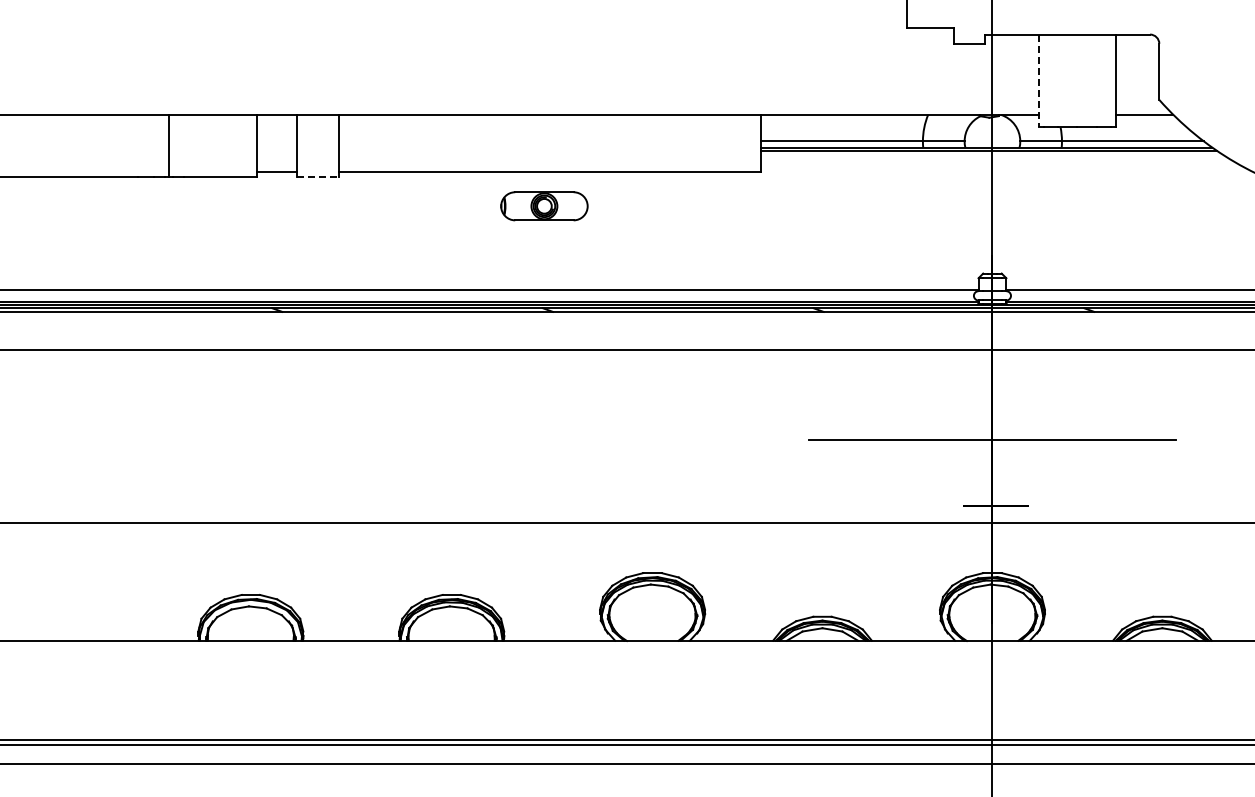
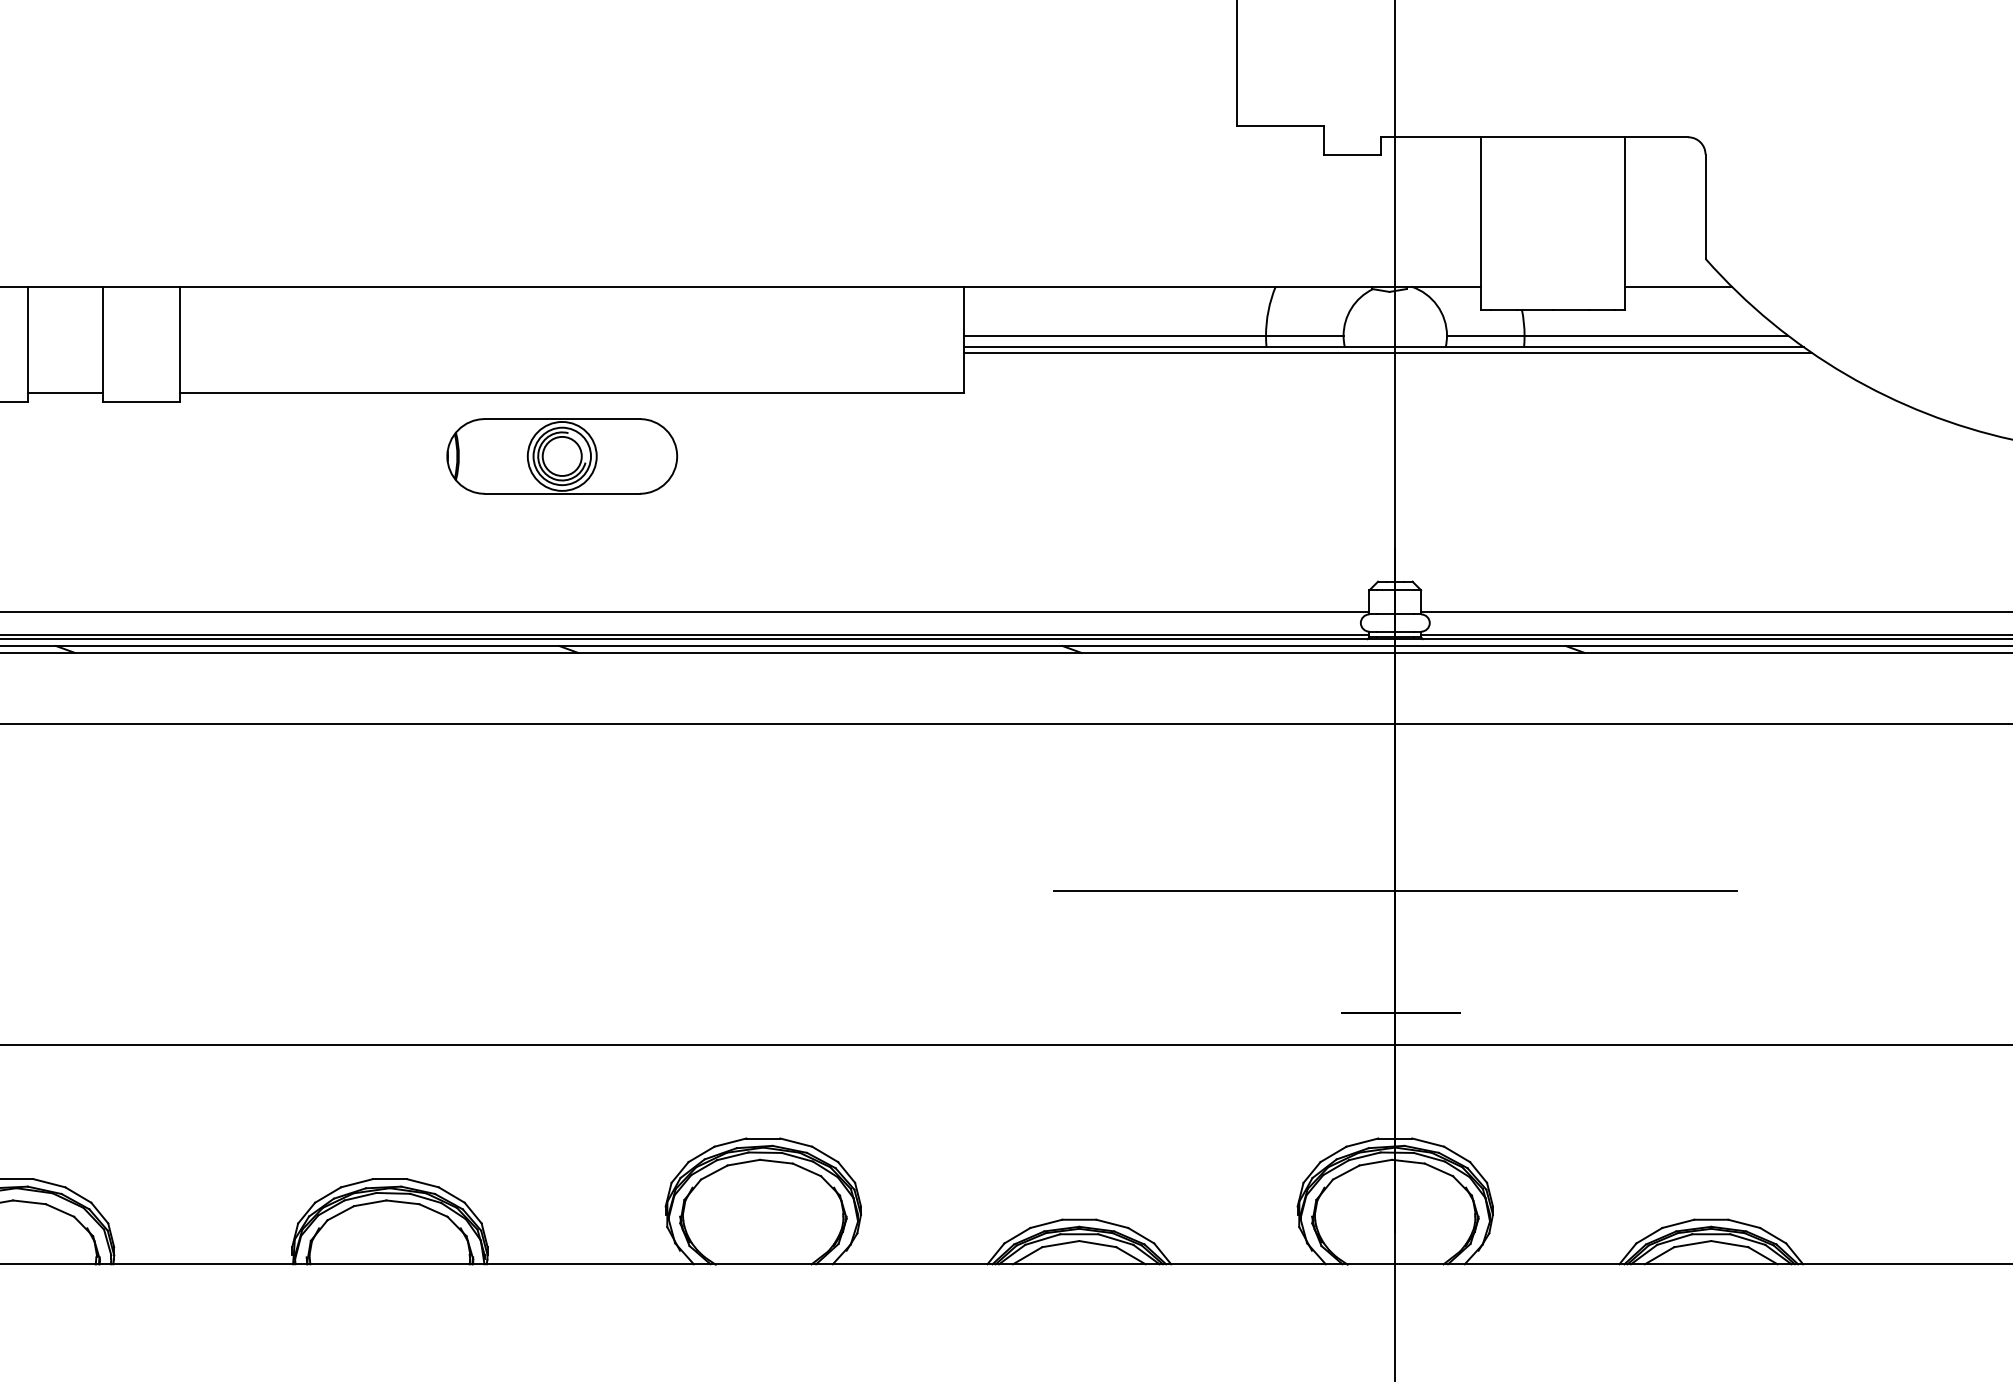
line: (1038, 81) -> (1480, 224), dashed -> solid
line: (318, 176) -> (142, 401), dashed -> solid
part: (544, 206) -> (562, 456), size x1.43

